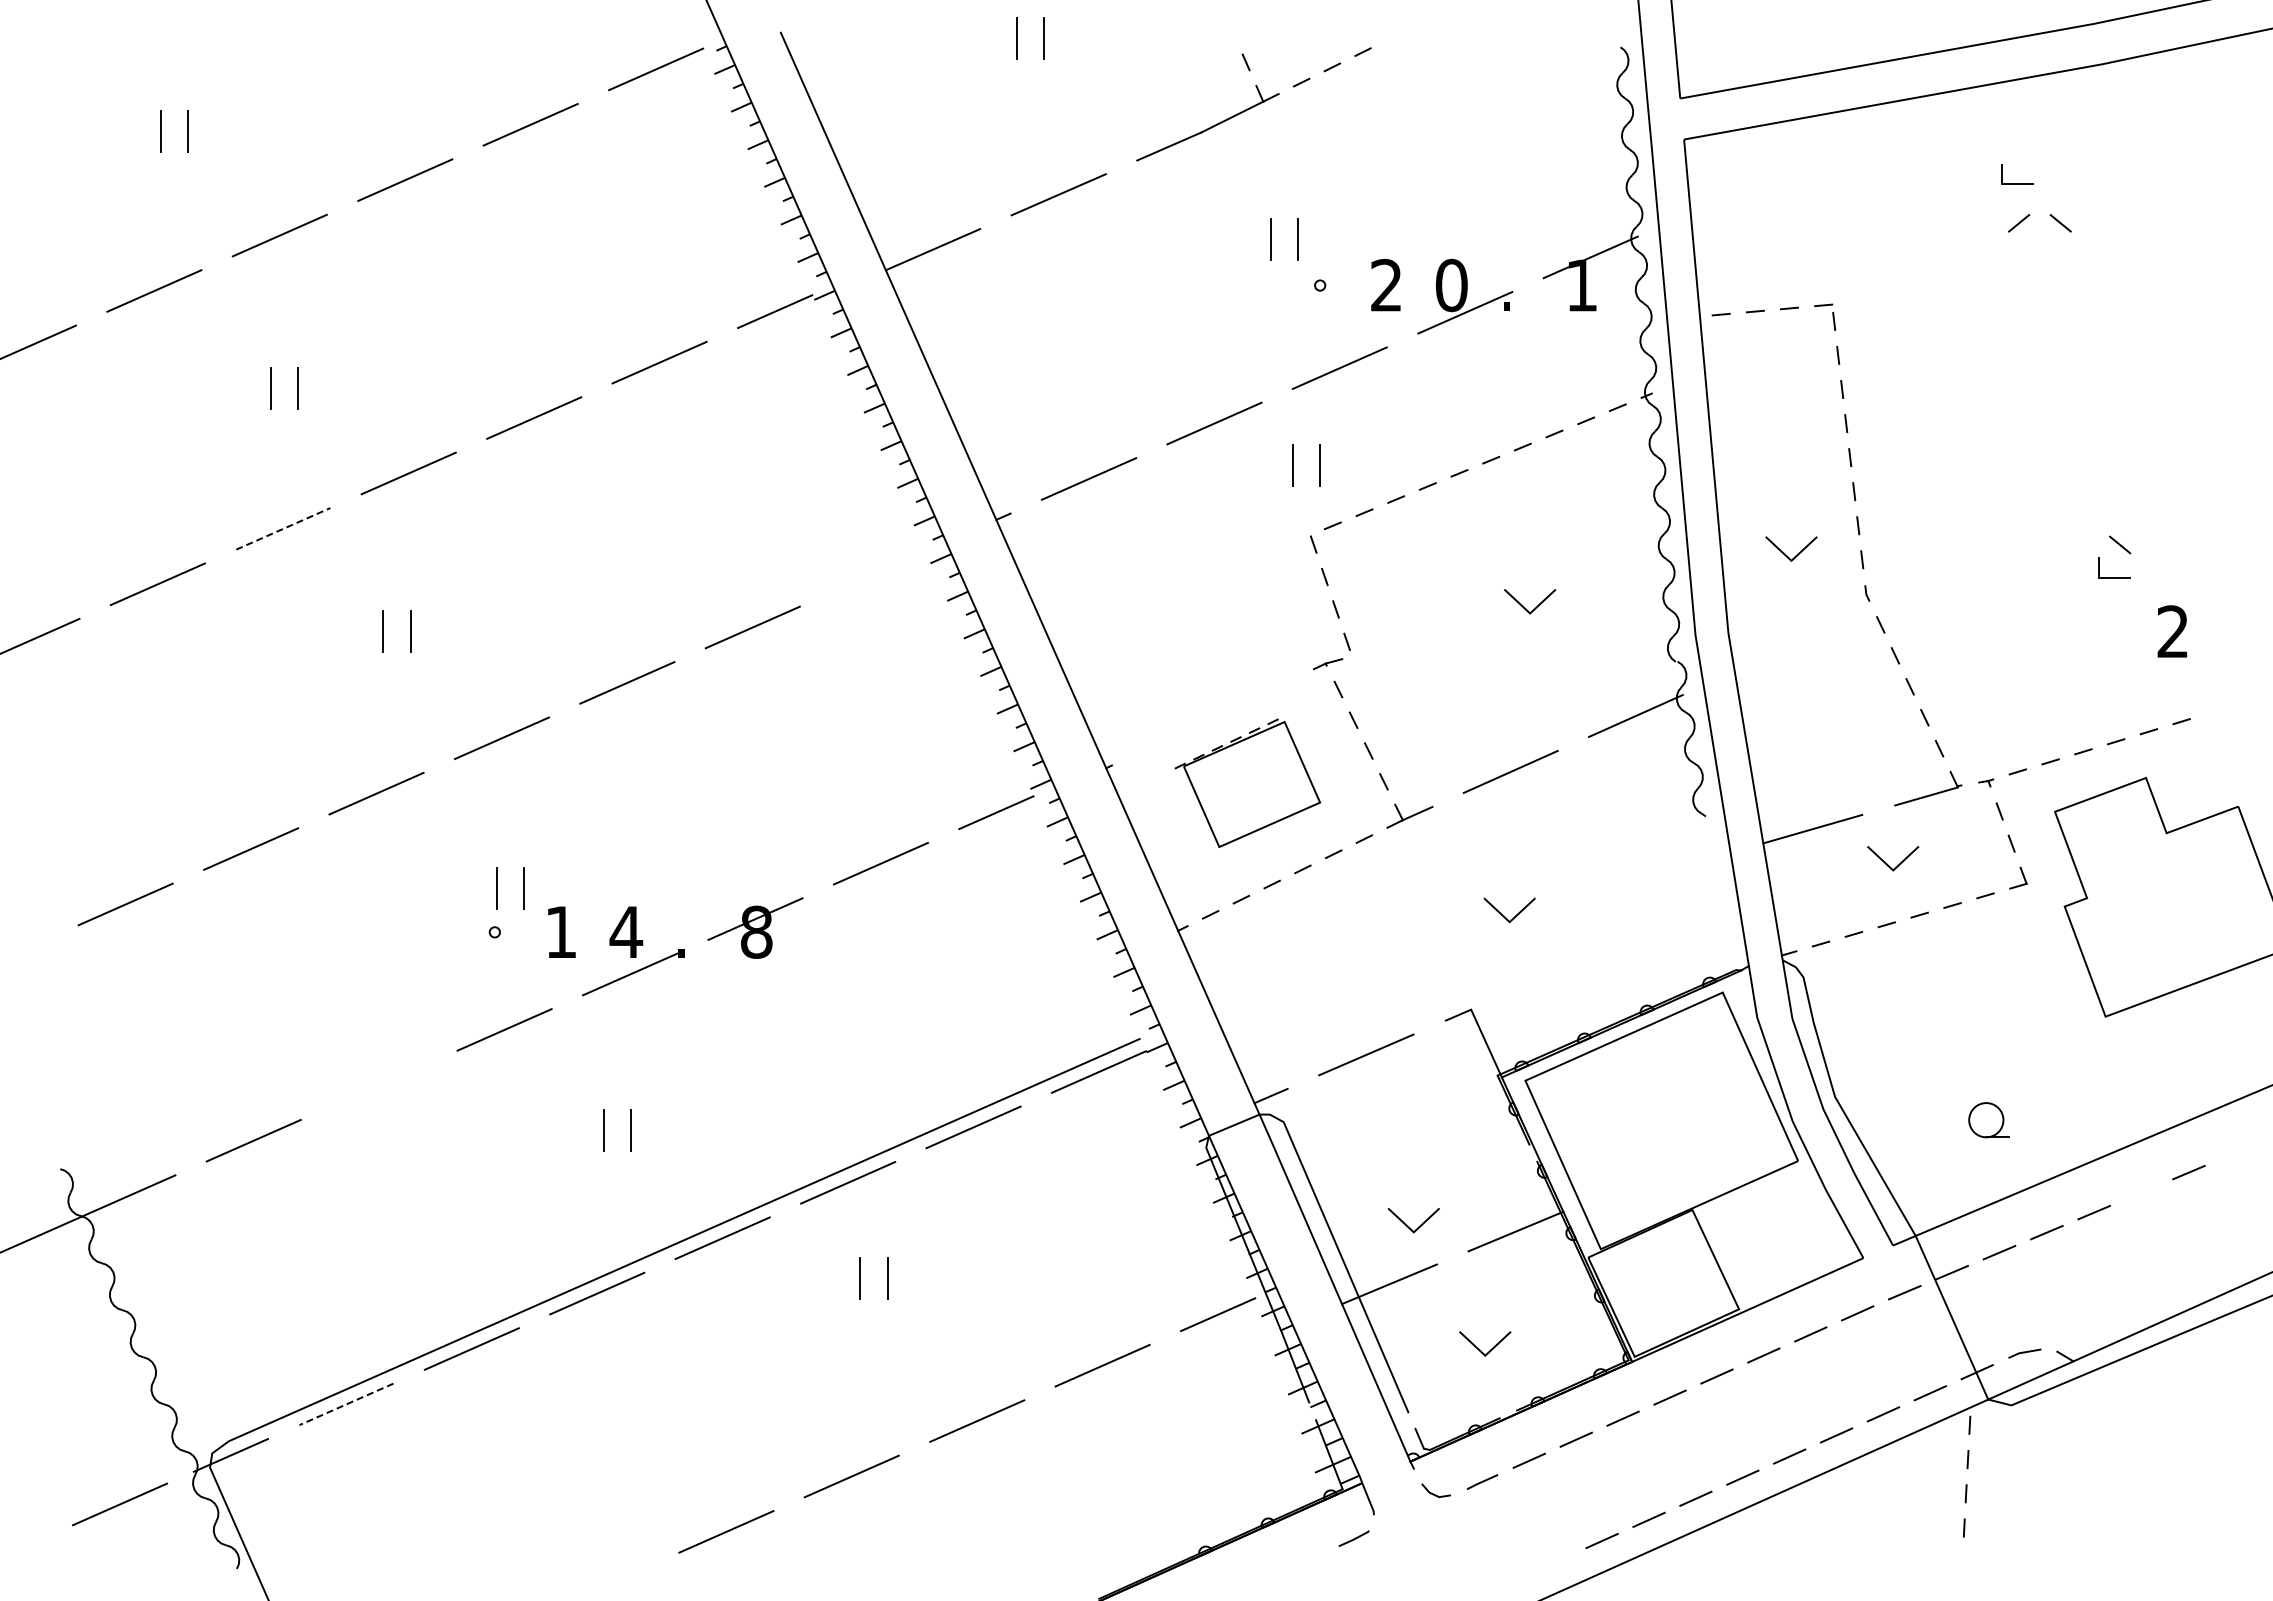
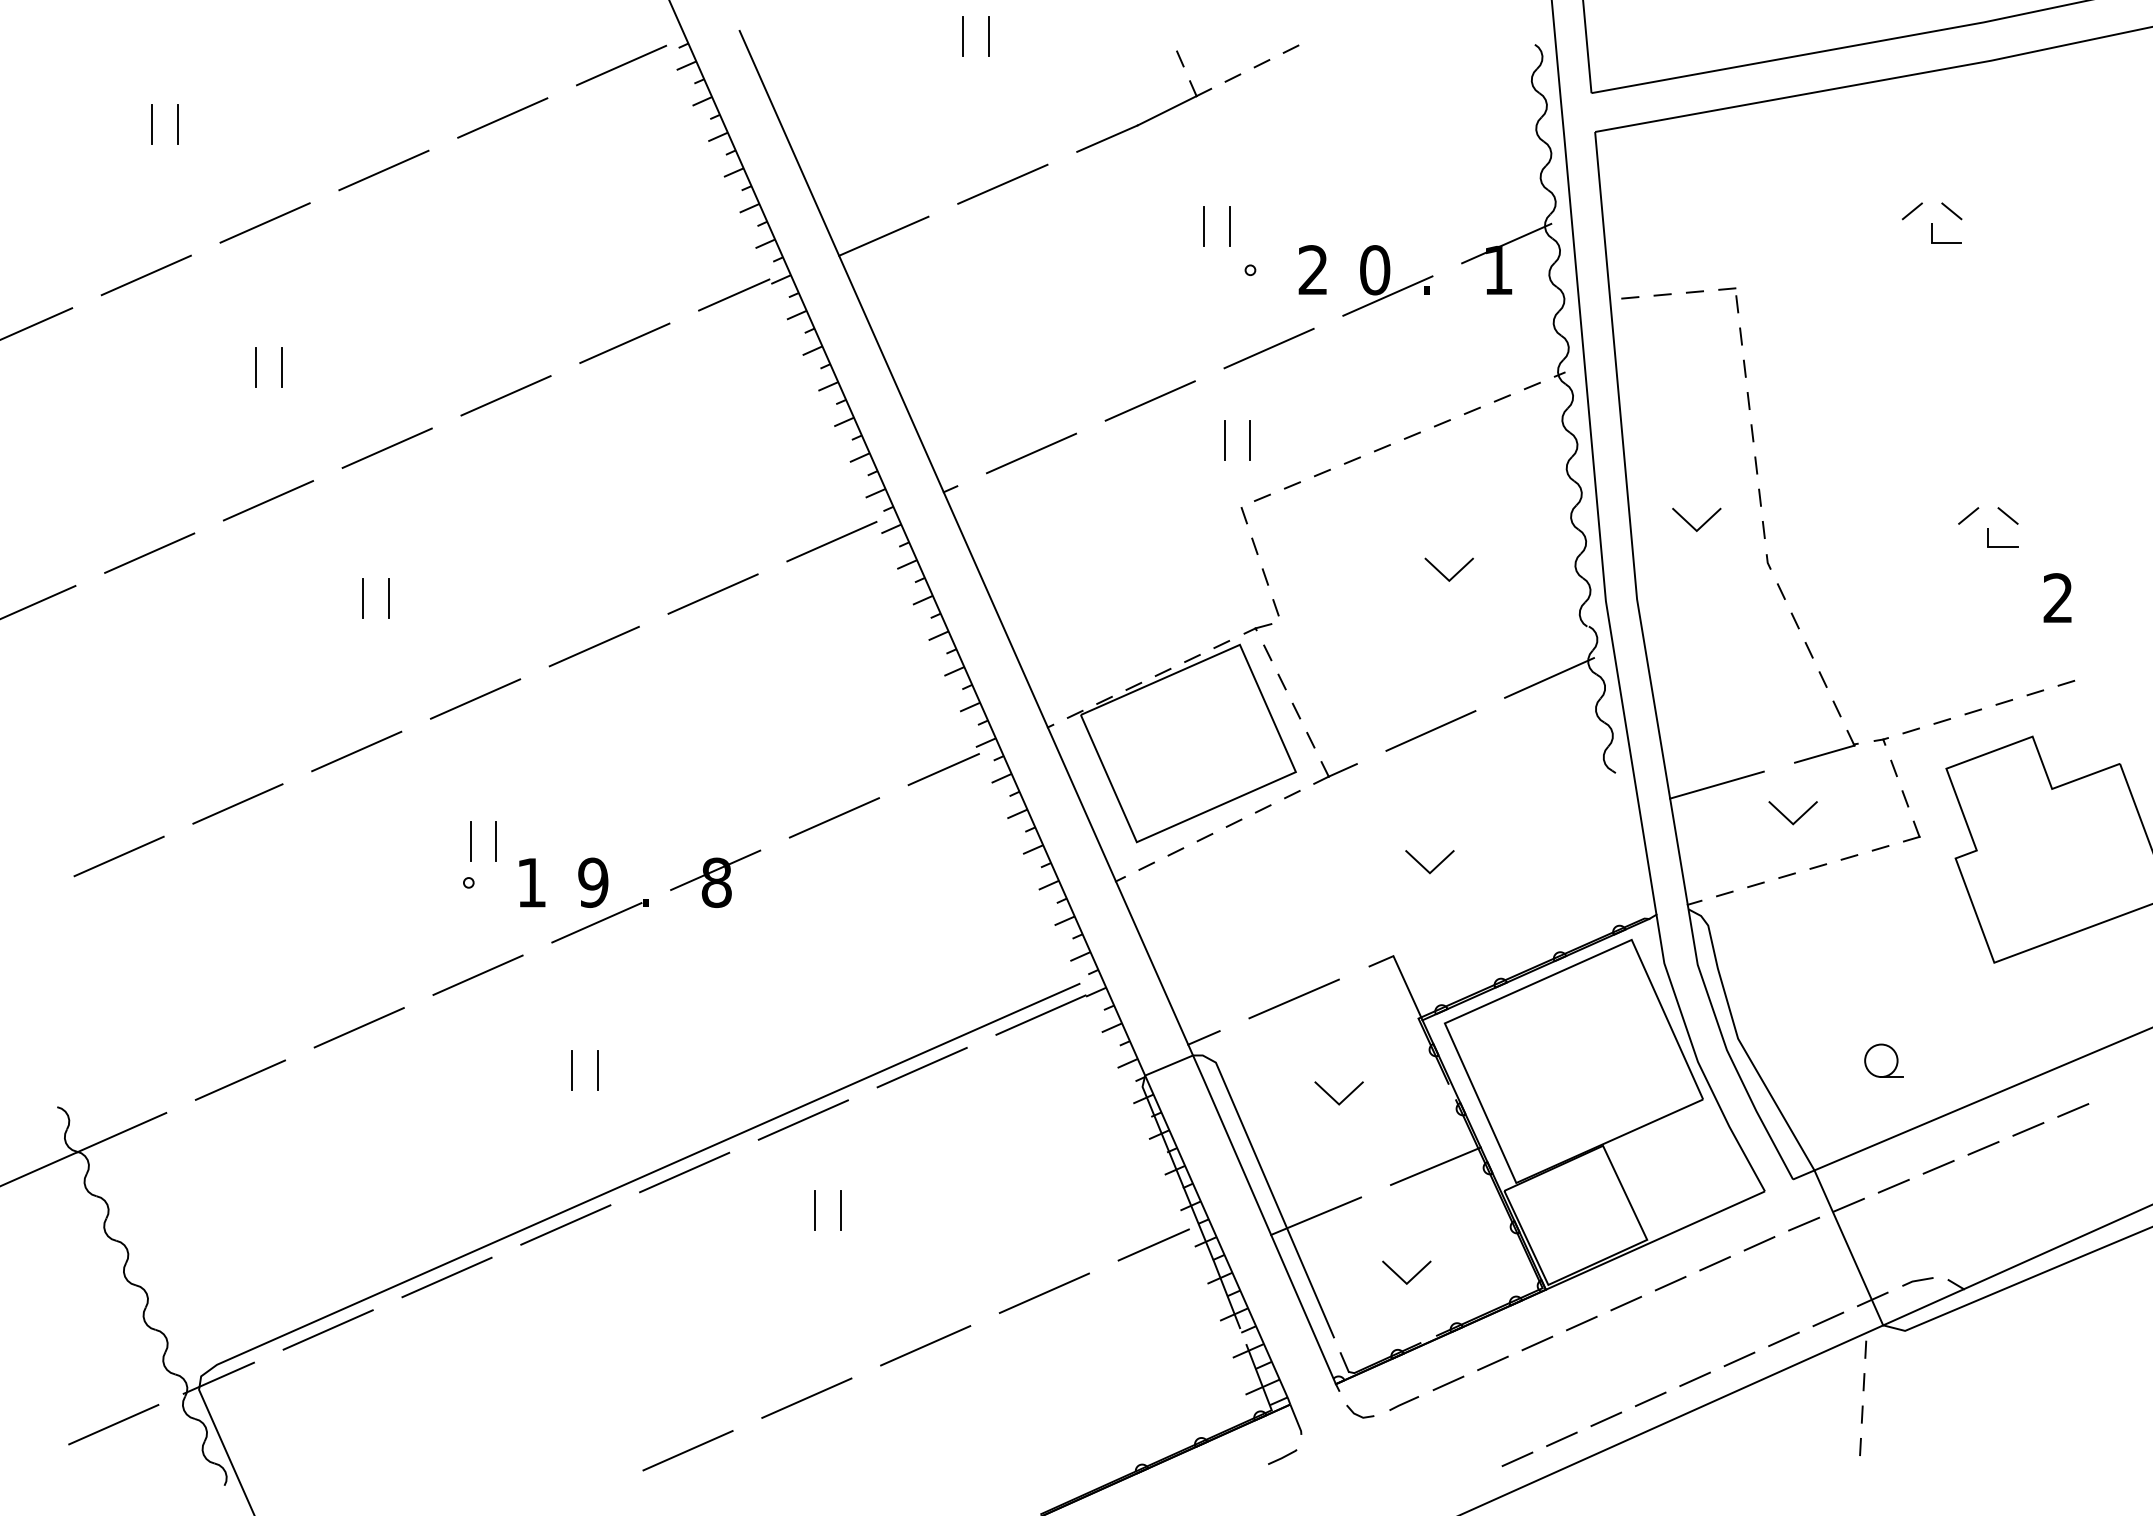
part: (2017, 183) -> (1946, 241), moved
line: (283, 528) -> (268, 500), dashed -> solid
line: (2078, 544) -> (1968, 515), added
line: (878, 571) -> (832, 541), added
part: (1247, 783) -> (1181, 741), size x1.67
text: (626, 931) -> (593, 882), 4 -> 9
line: (379, 1085) -> (359, 1027), added
line: (2141, 1192) -> (2028, 1129), added
line: (1409, 1226) -> (1335, 1098), moved
line: (345, 1404) -> (327, 1330), dashed -> solid

